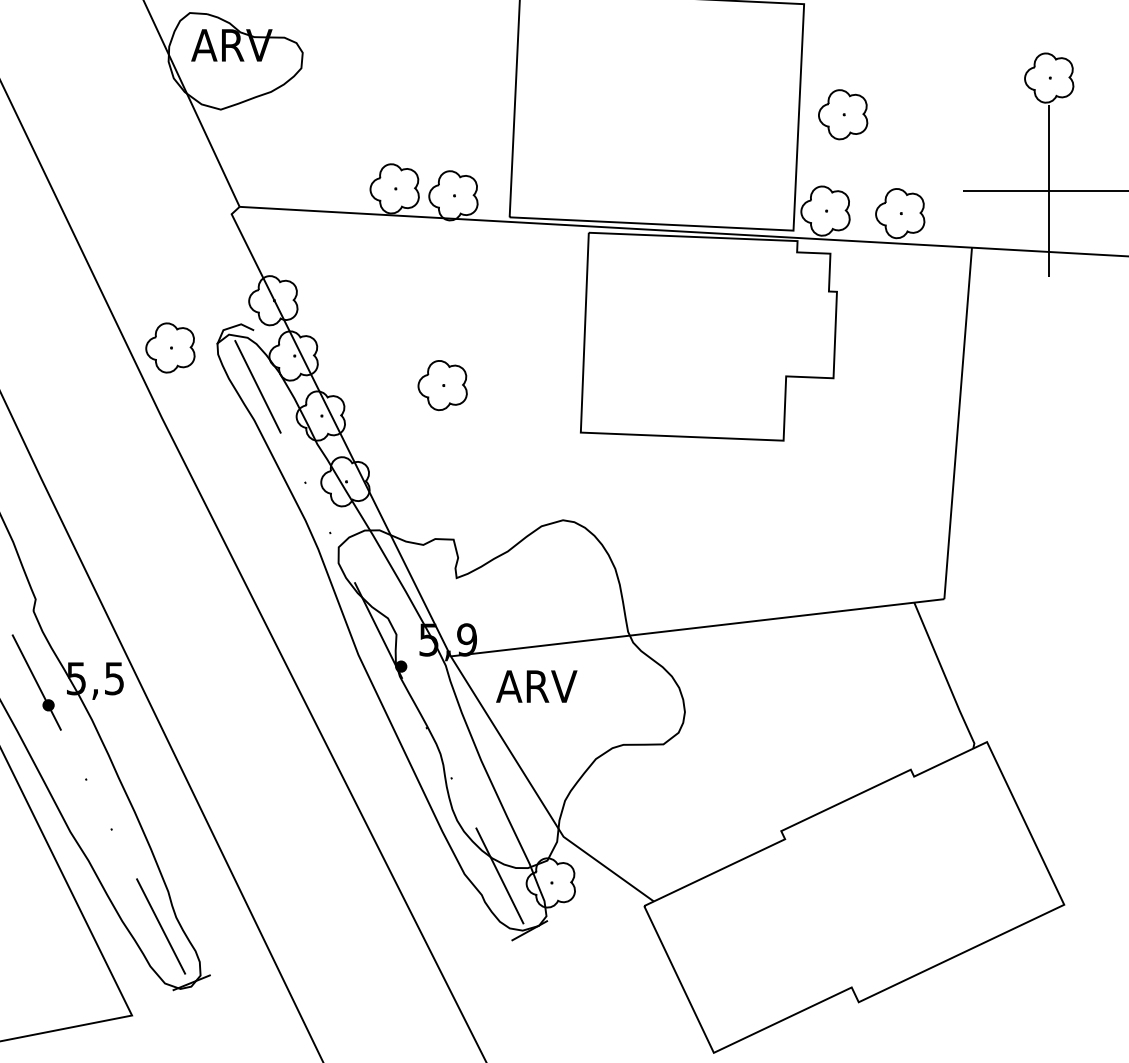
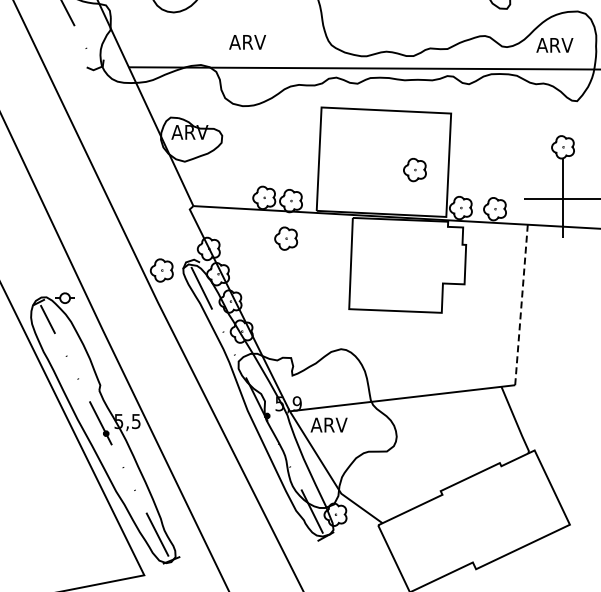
part: (842, 115) -> (414, 170), moved
part: (443, 385) -> (286, 238), moved
line: (958, 422) -> (521, 304), solid -> dashed

